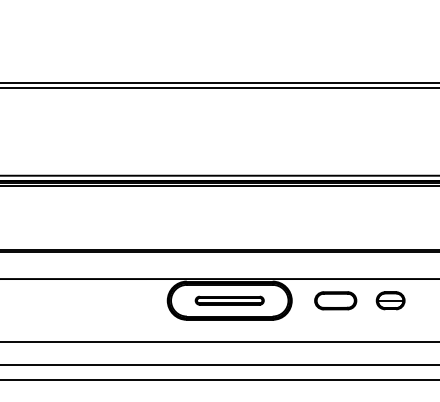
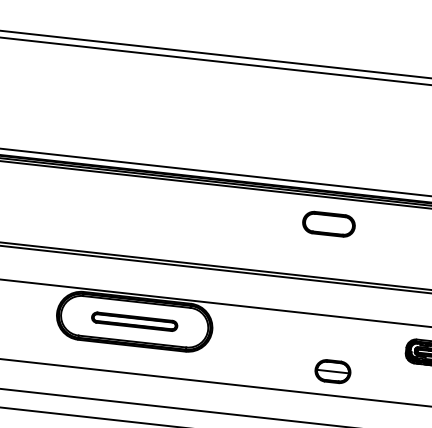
part: (335, 300) -> (328, 223), moved
part: (390, 300) -> (332, 371), moved

